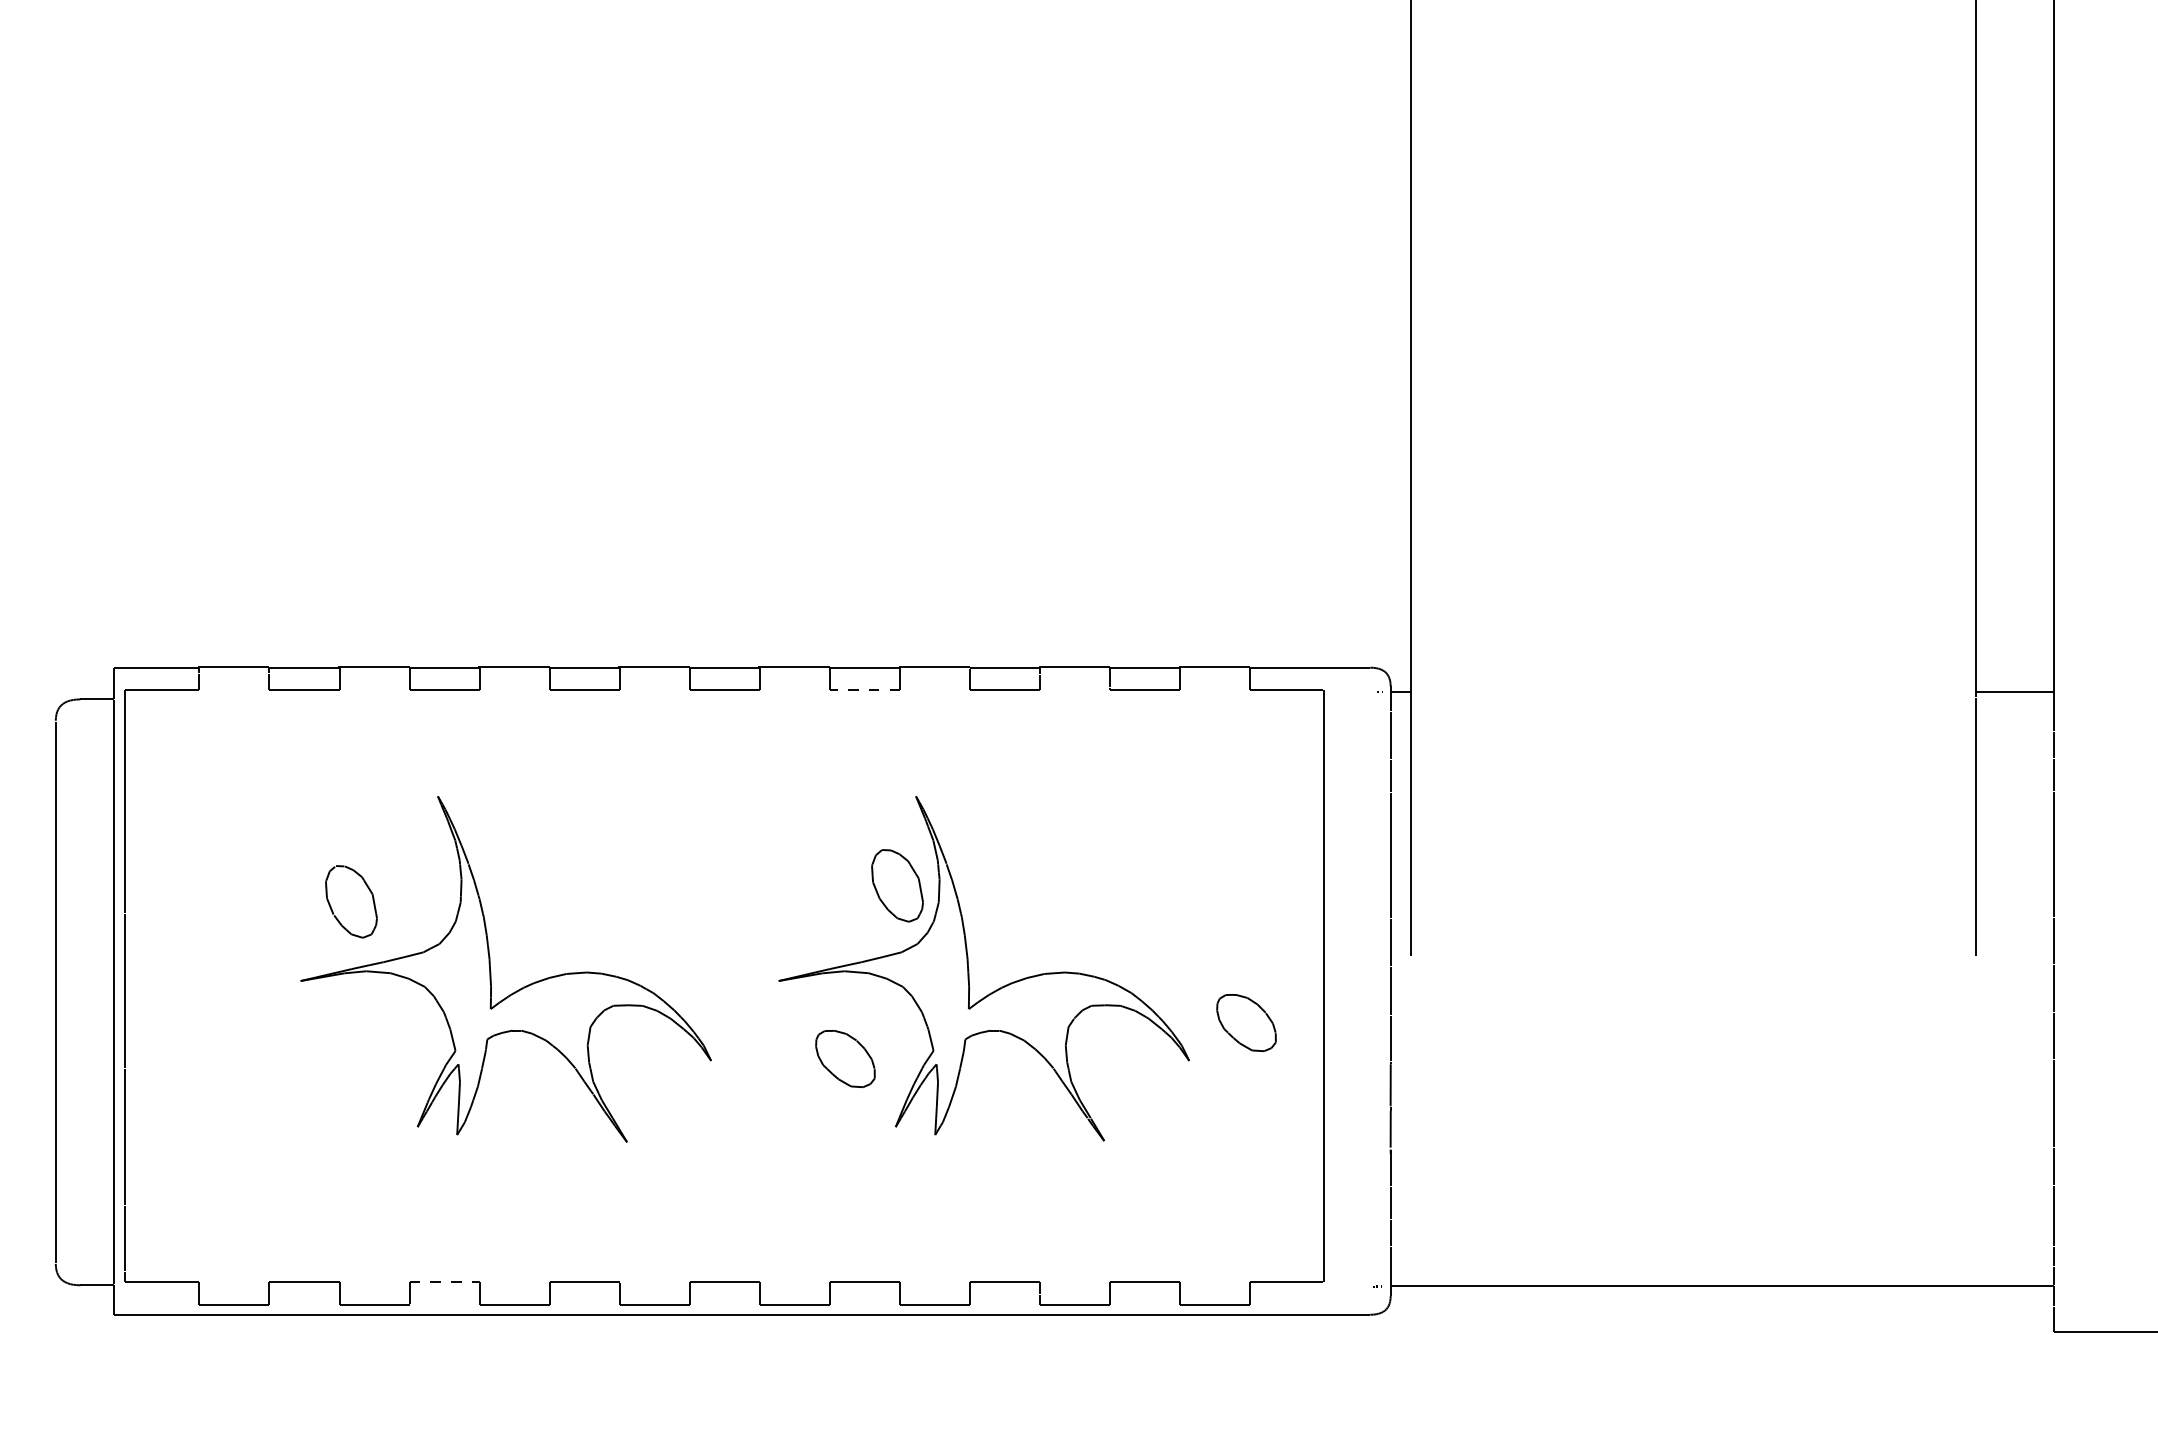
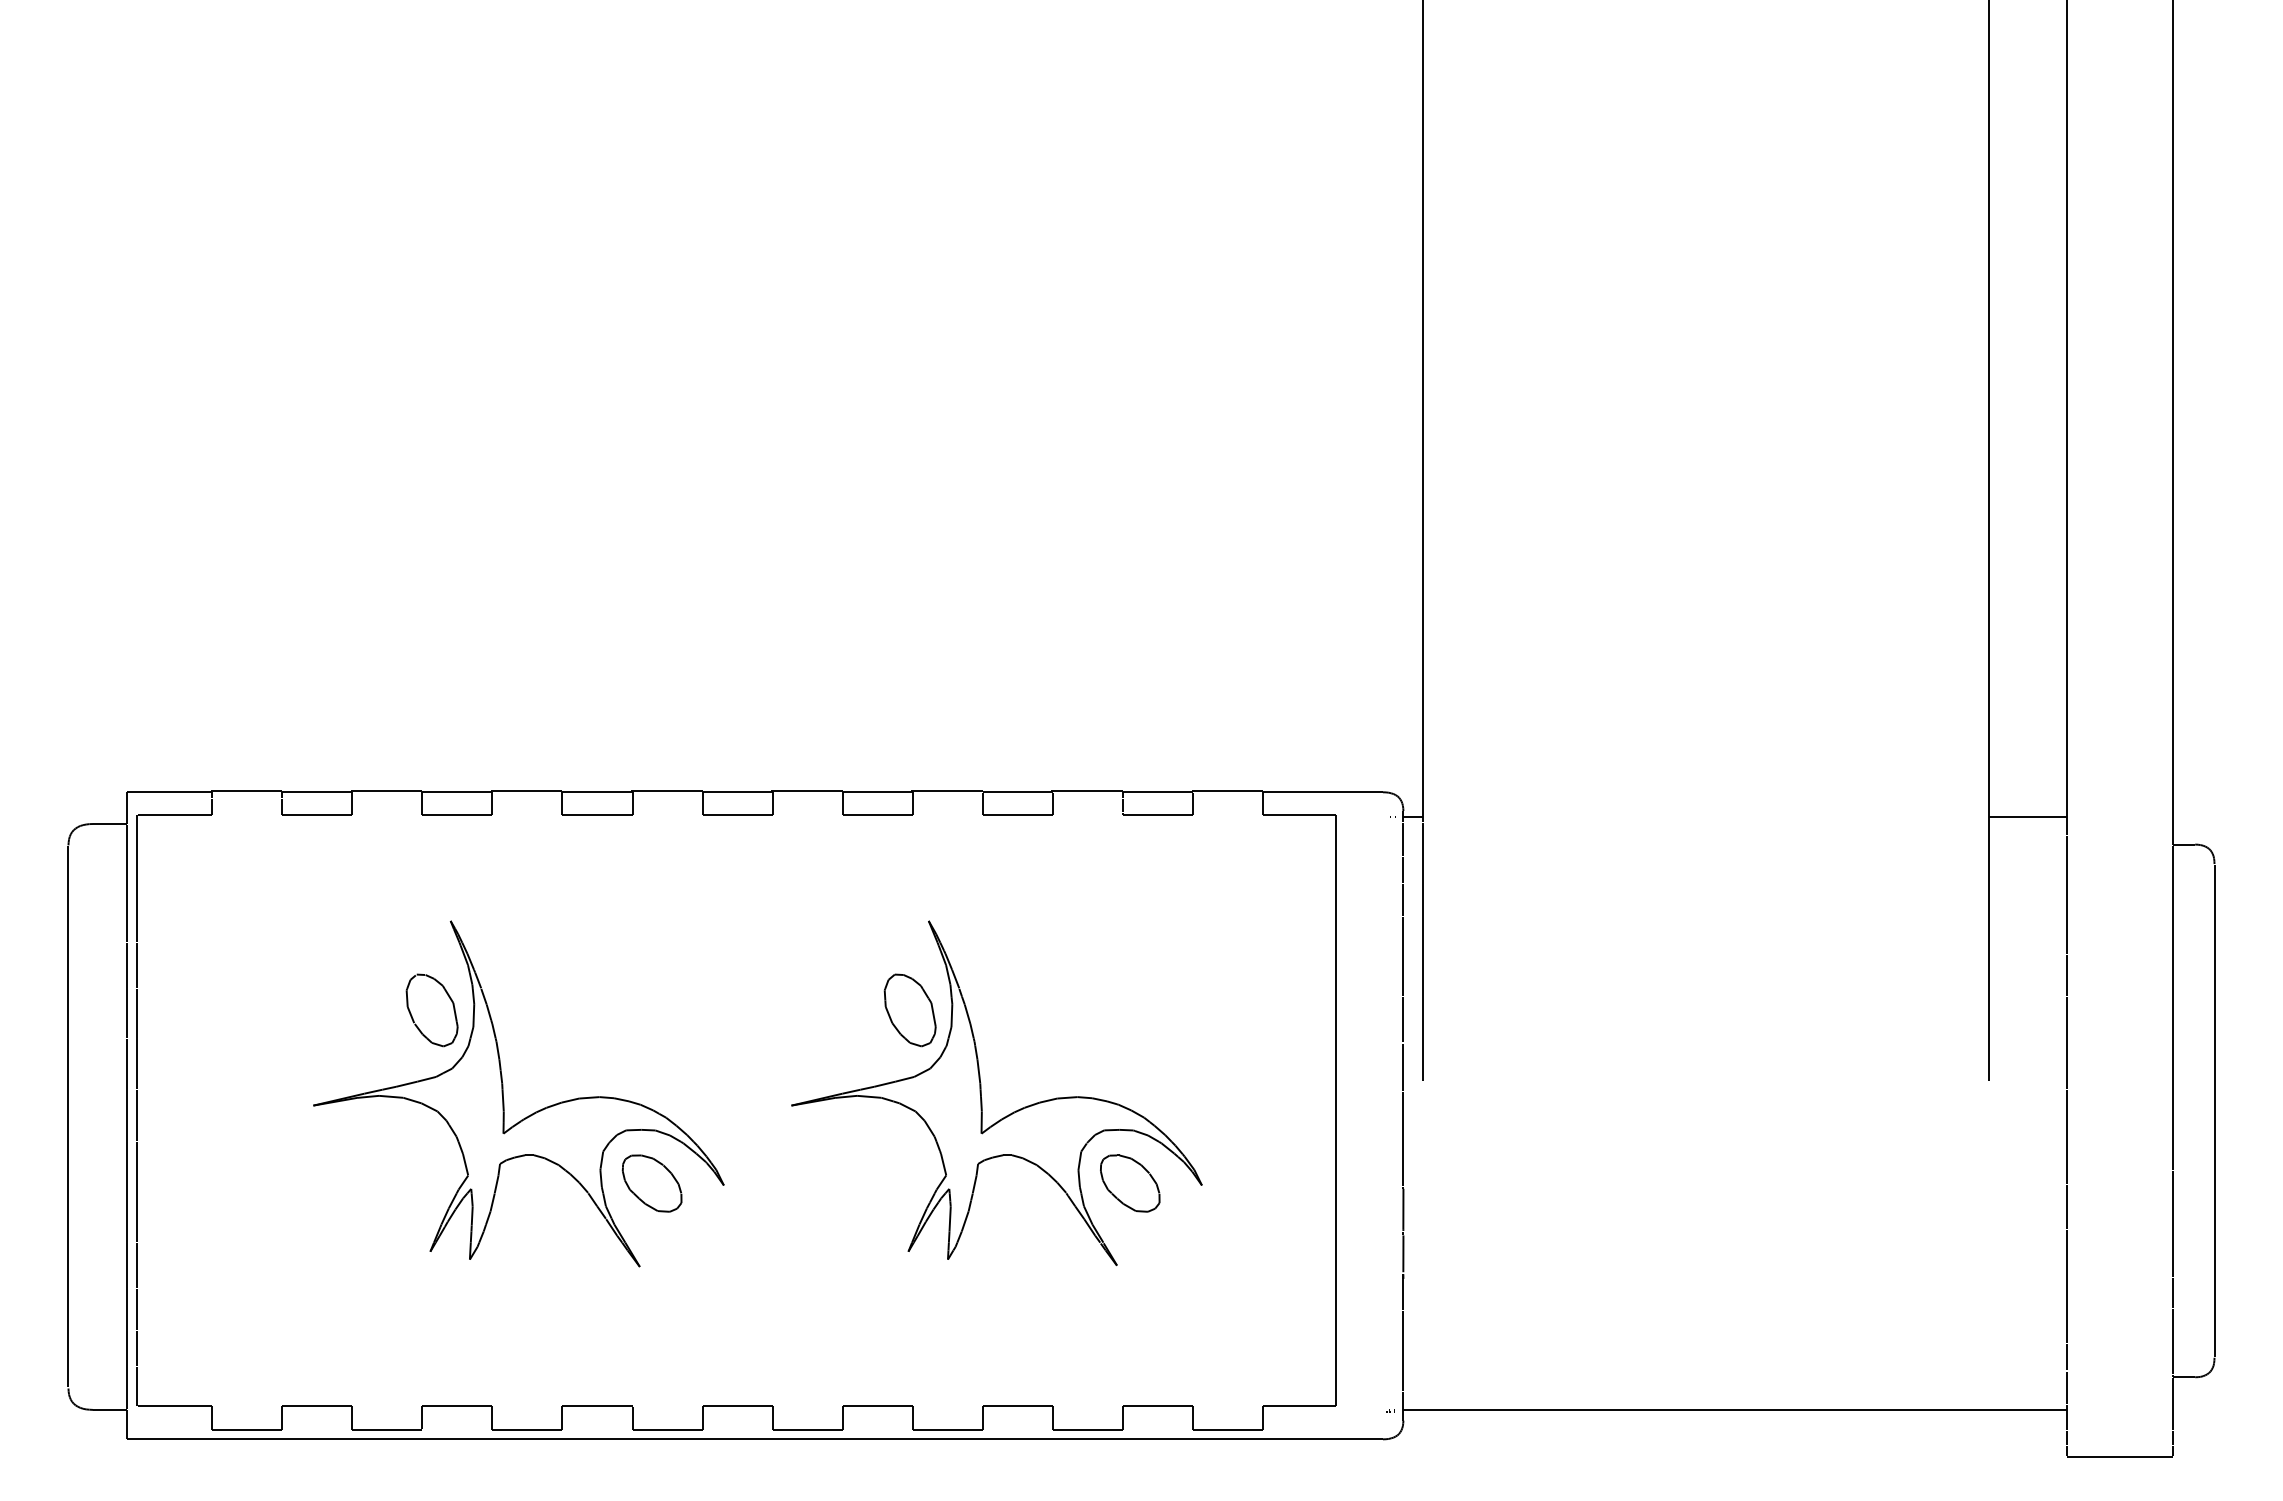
line: (864, 689) -> (877, 814), dashed -> solid
part: (350, 901) -> (431, 1010), moved
part: (1246, 1022) -> (1130, 1183), moved
part: (844, 1058) -> (651, 1183), moved
line: (444, 1281) -> (457, 1406), dashed -> solid

